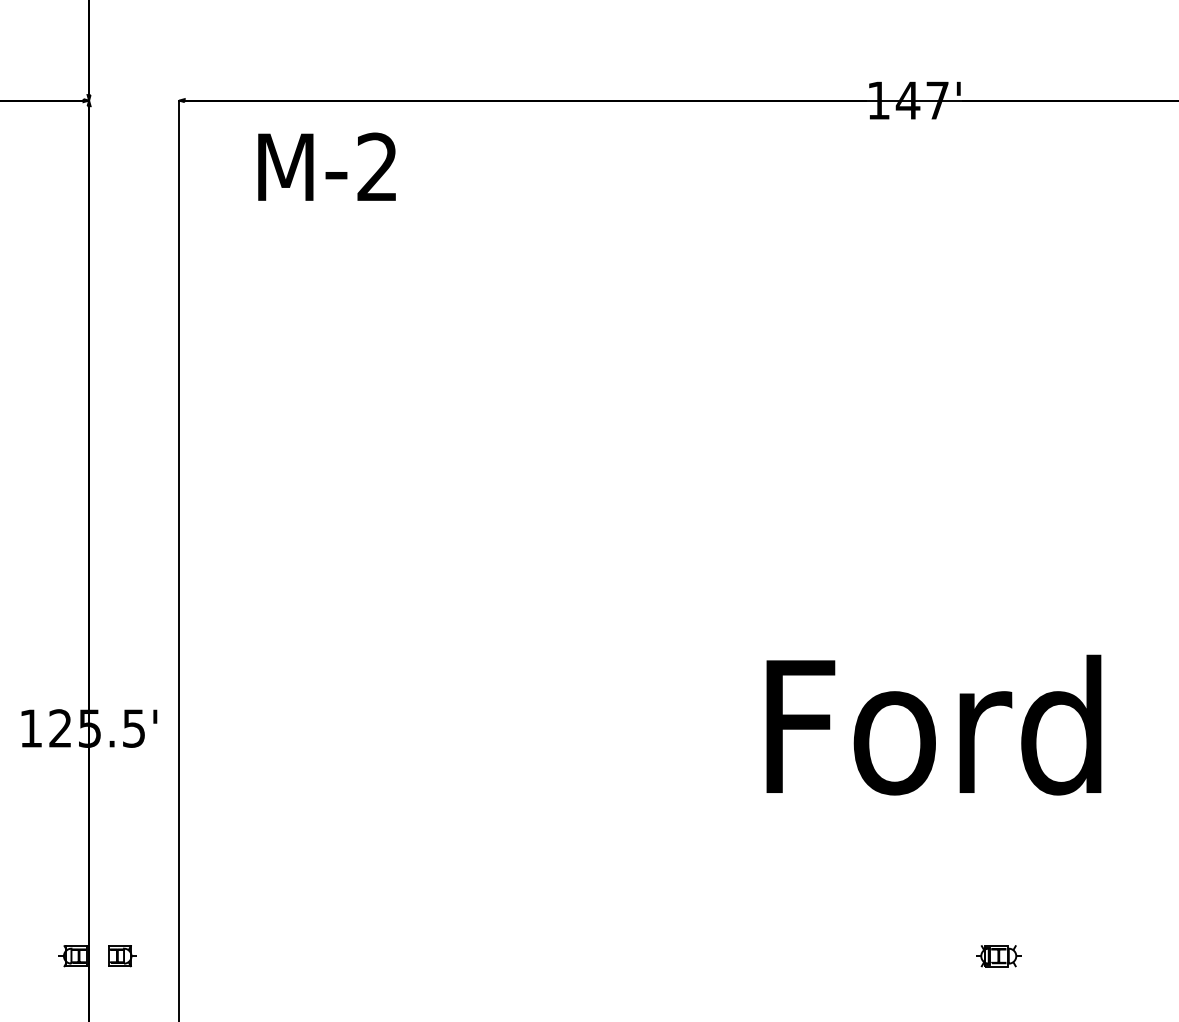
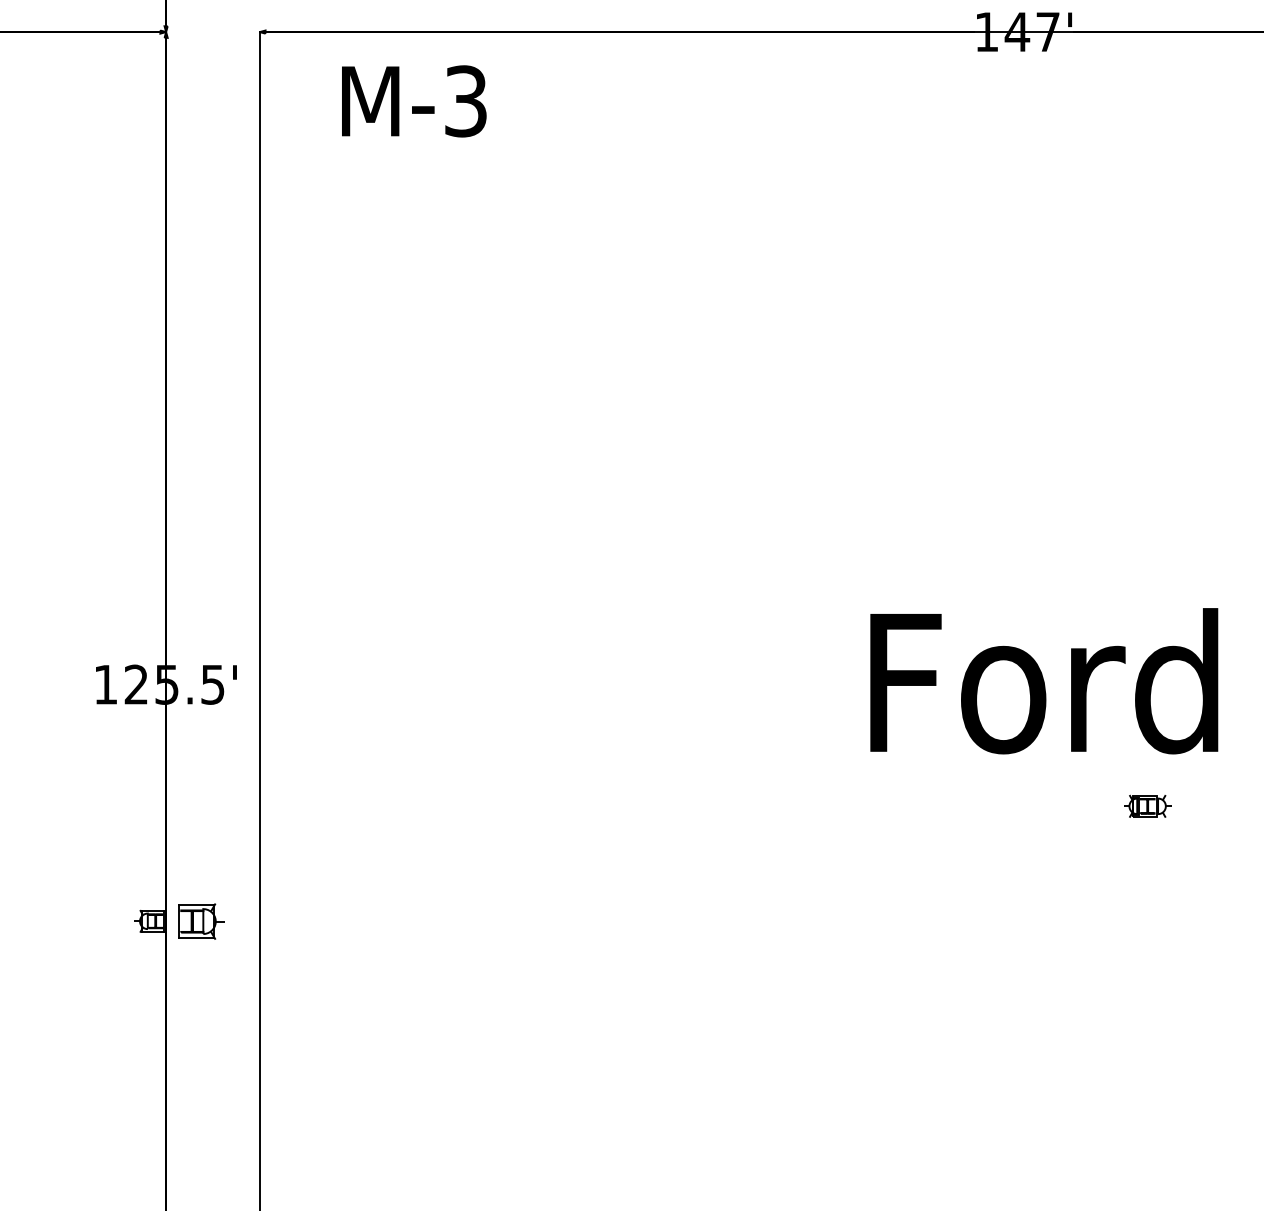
text: (377, 167) -> (465, 101), M-2 -> M-3
part: (122, 955) -> (200, 920), size x1.6
part: (998, 955) -> (1147, 805), moved

